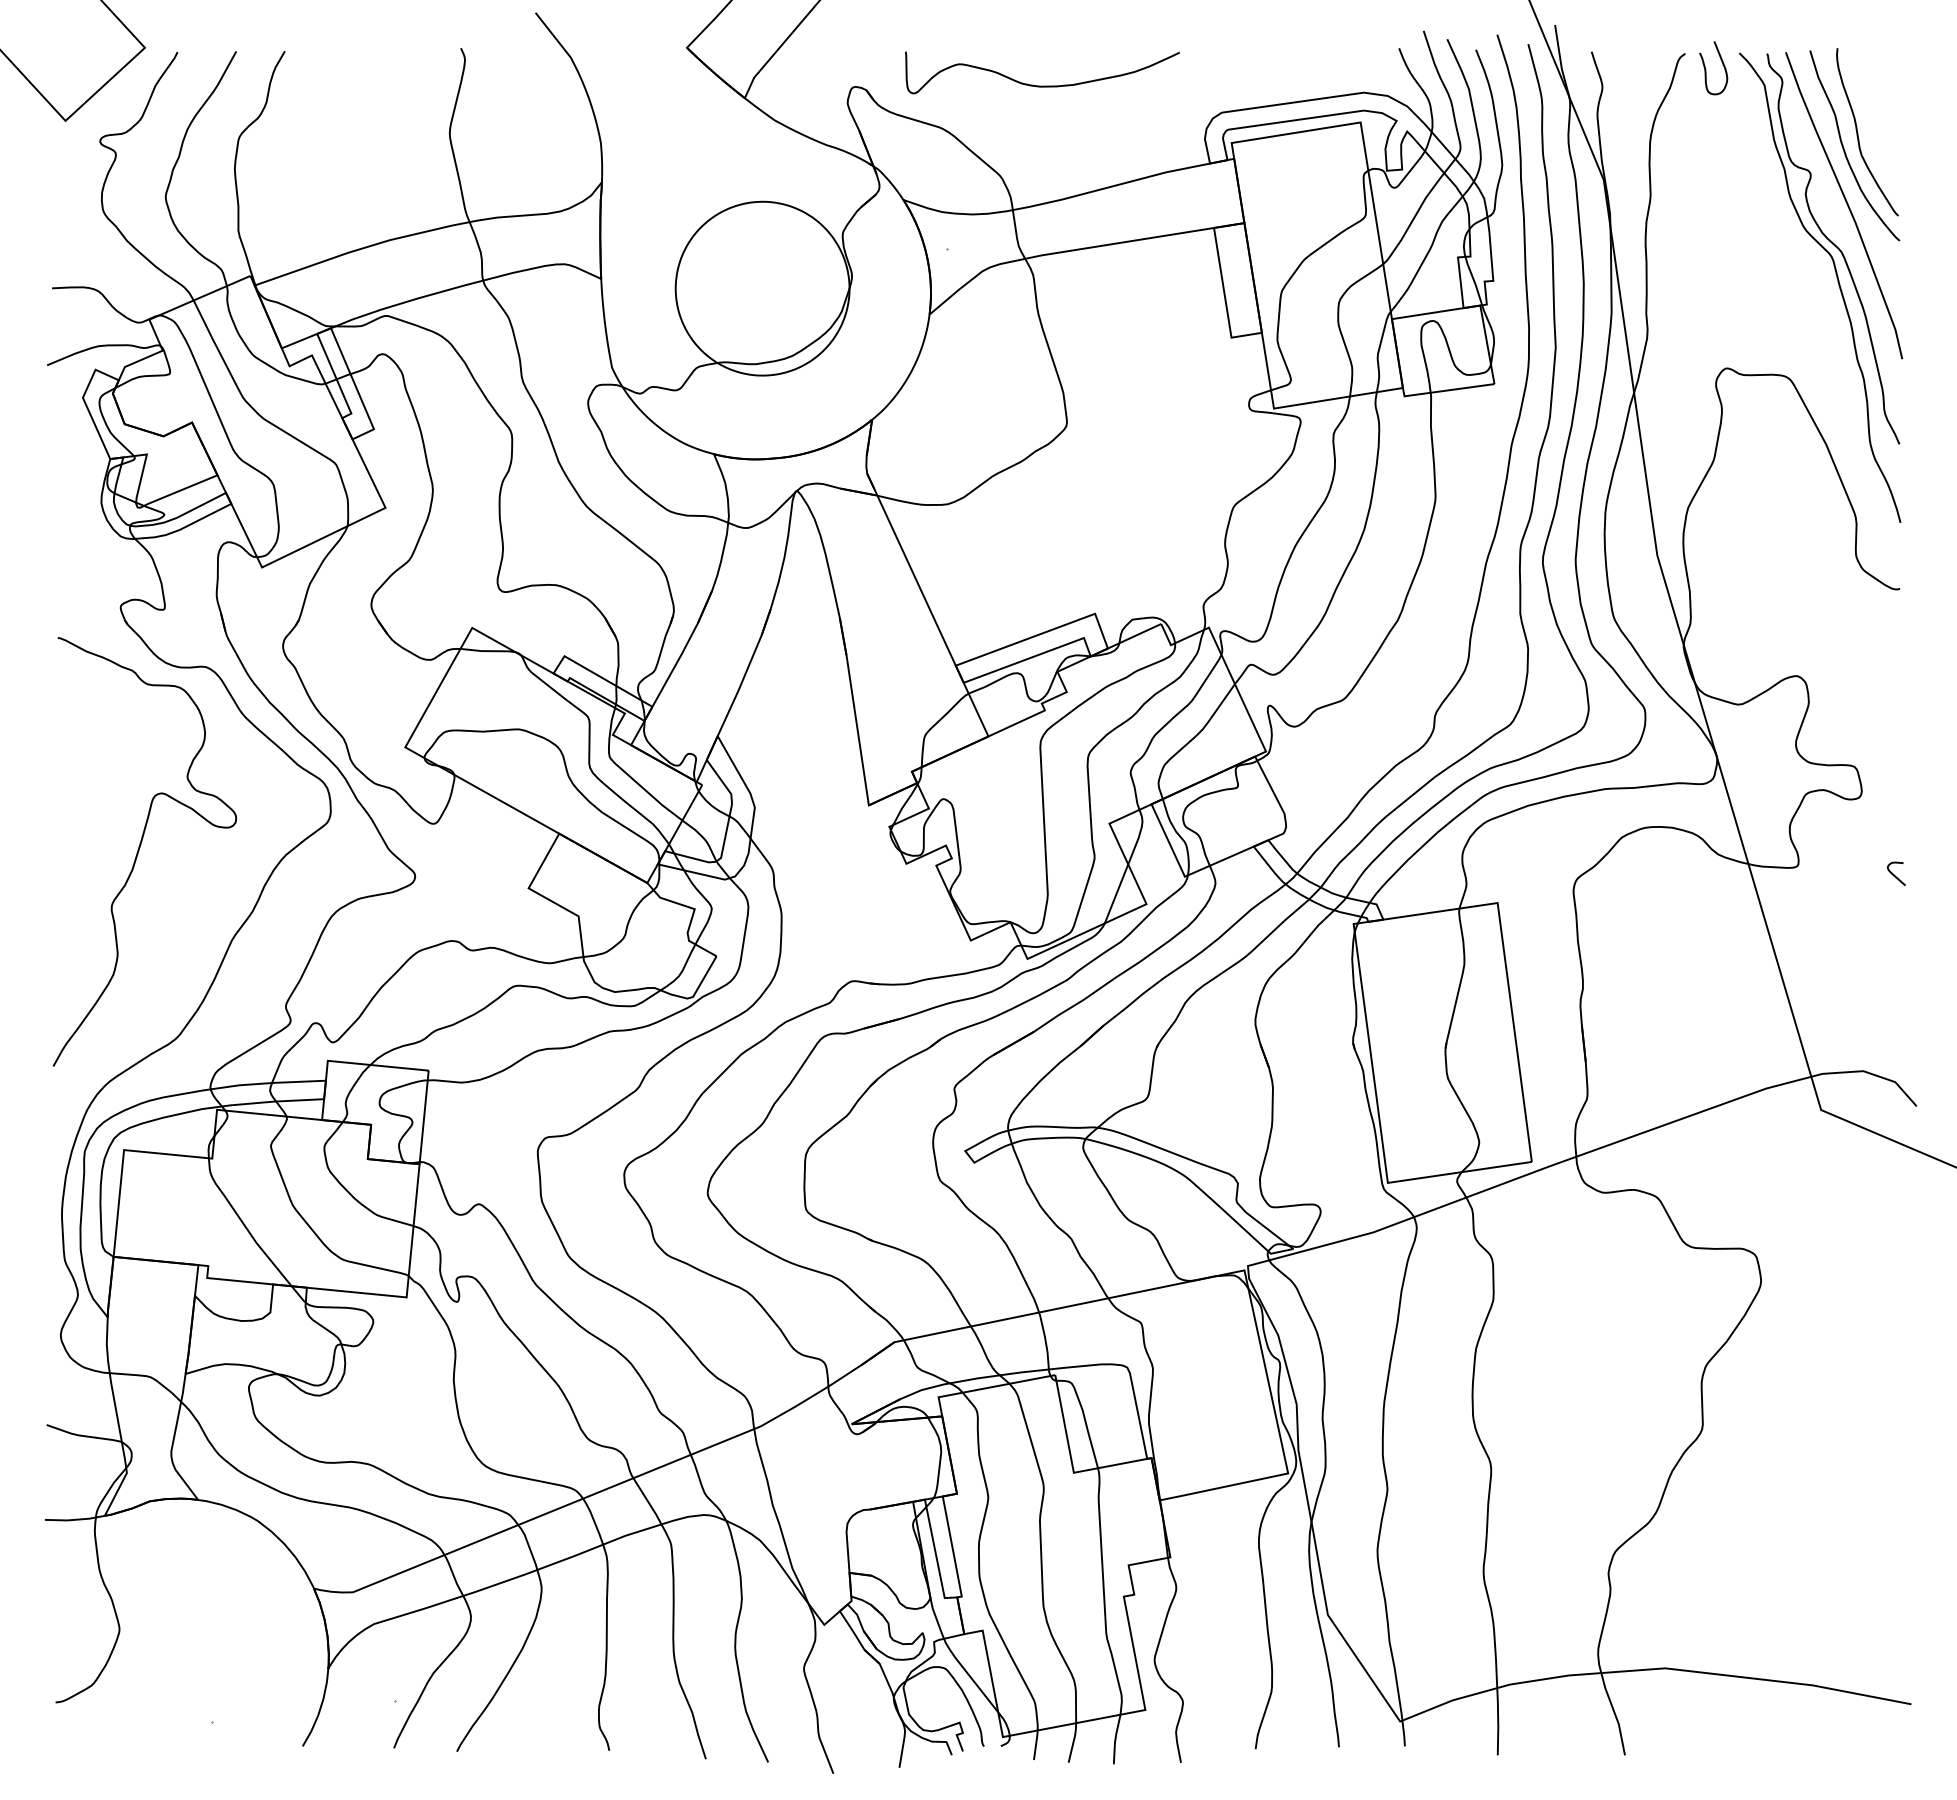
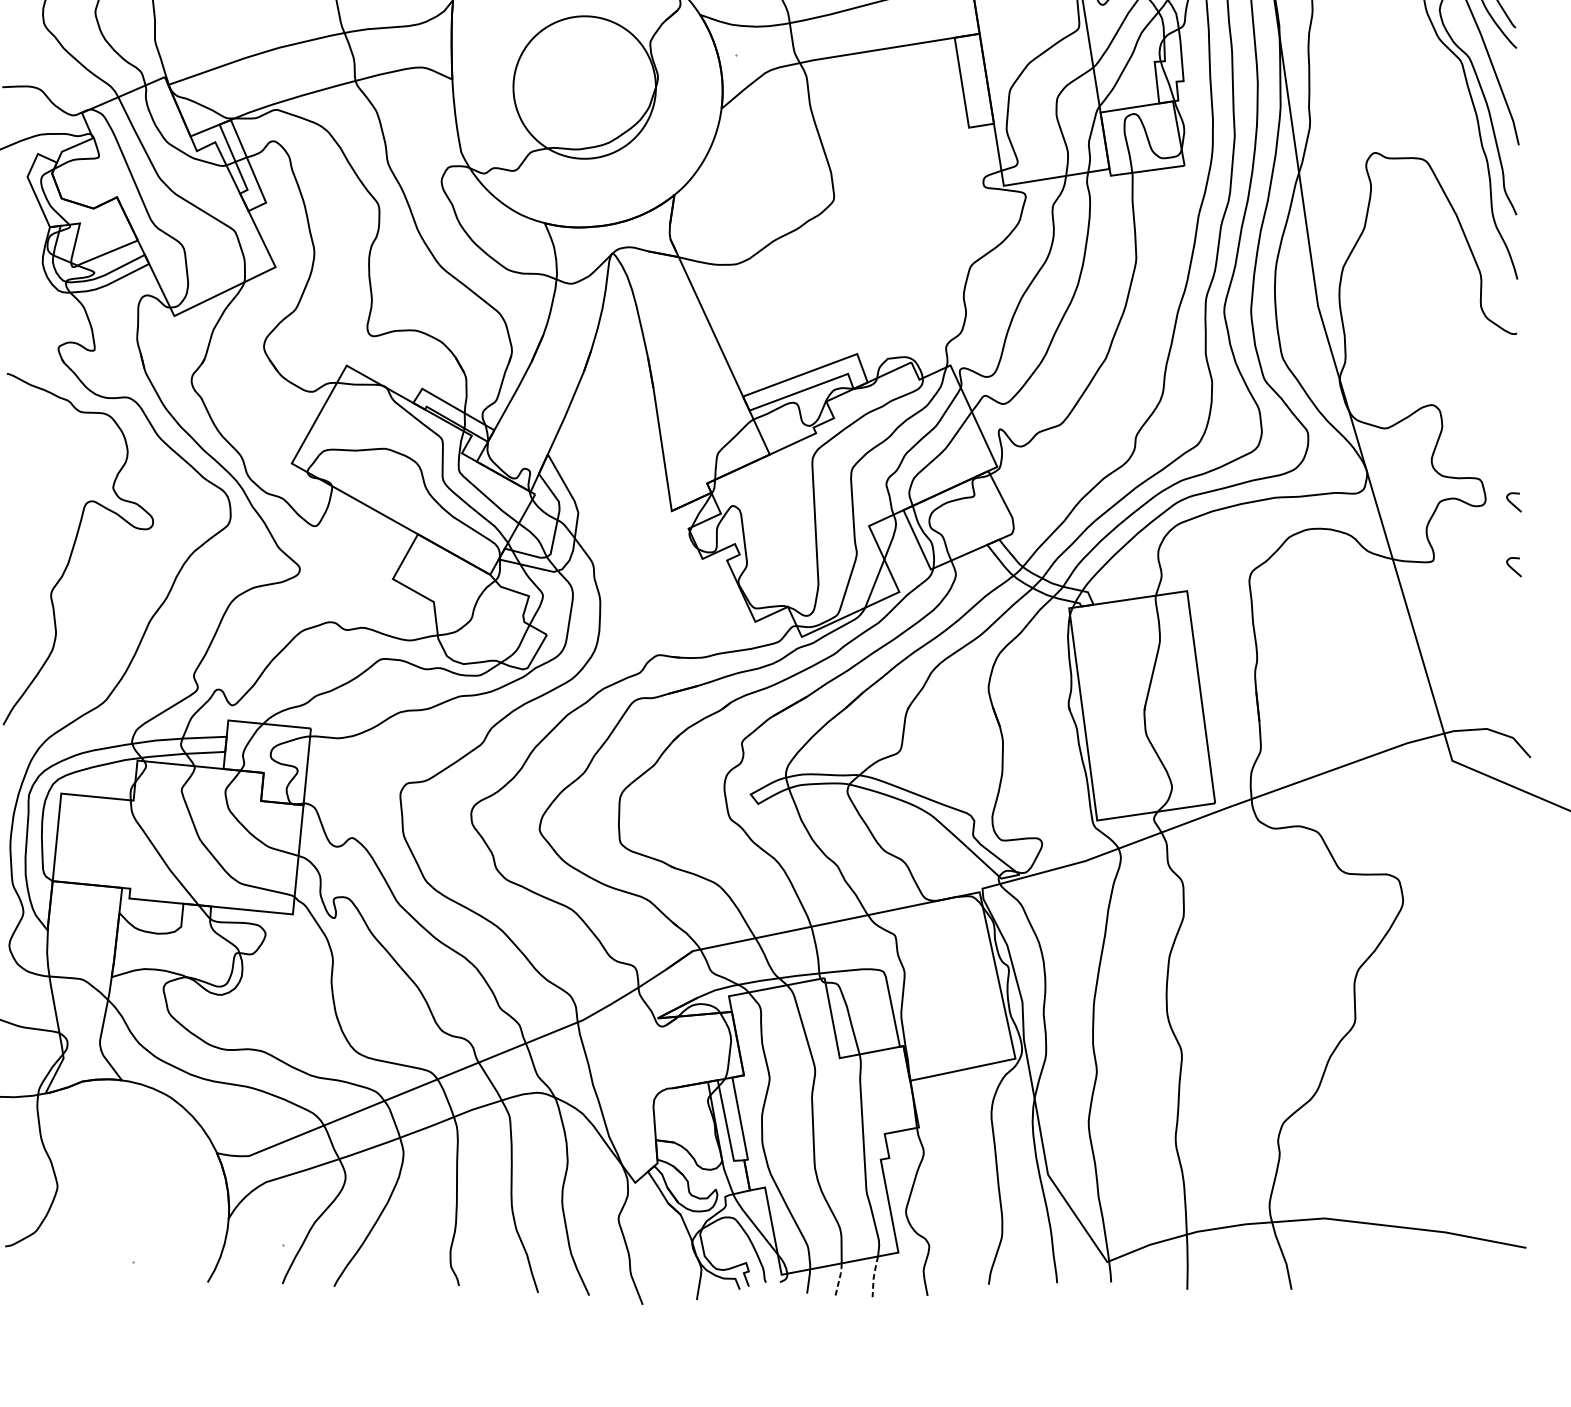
curve: (1894, 795) -> (1512, 502), added
line: (1115, 1739) -> (873, 1276), solid -> dashed
line: (1073, 1741) -> (839, 1278), solid -> dashed

